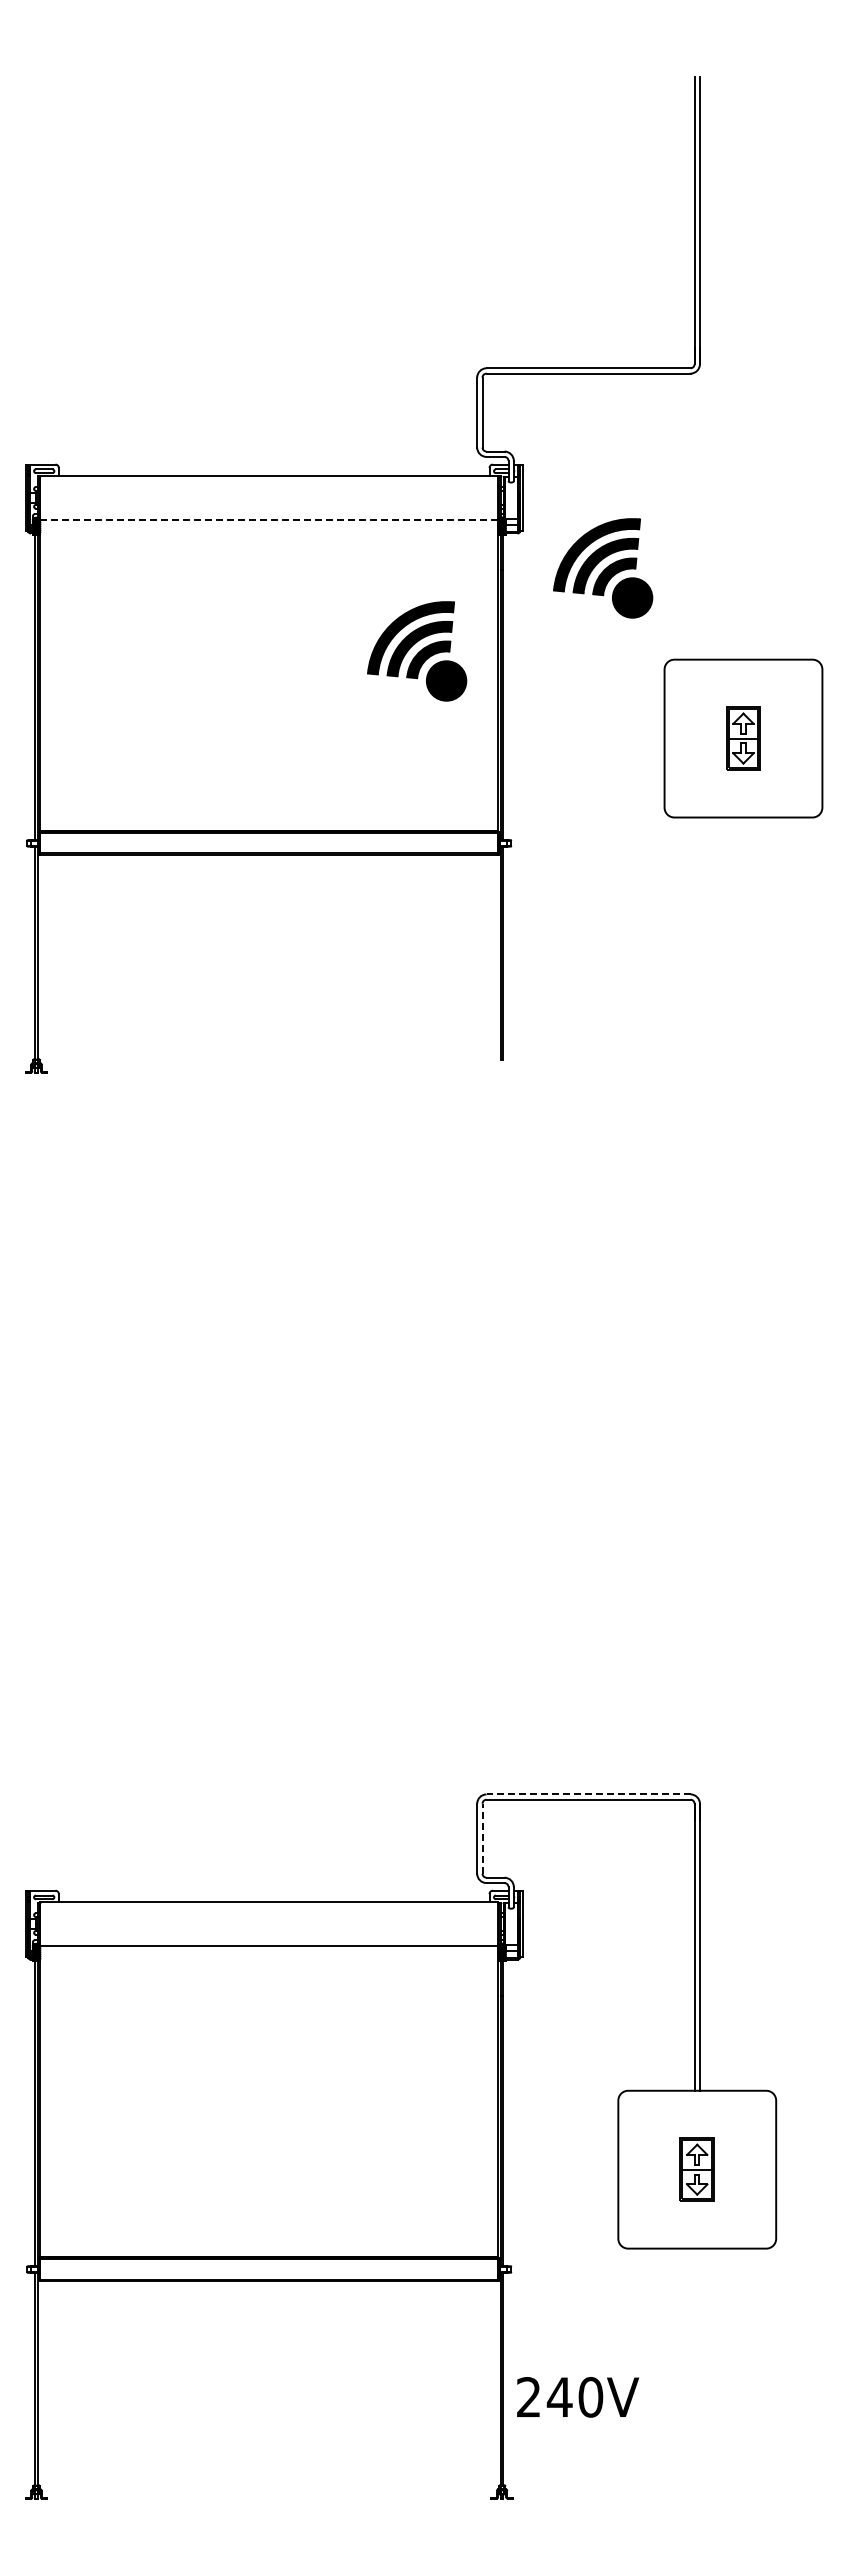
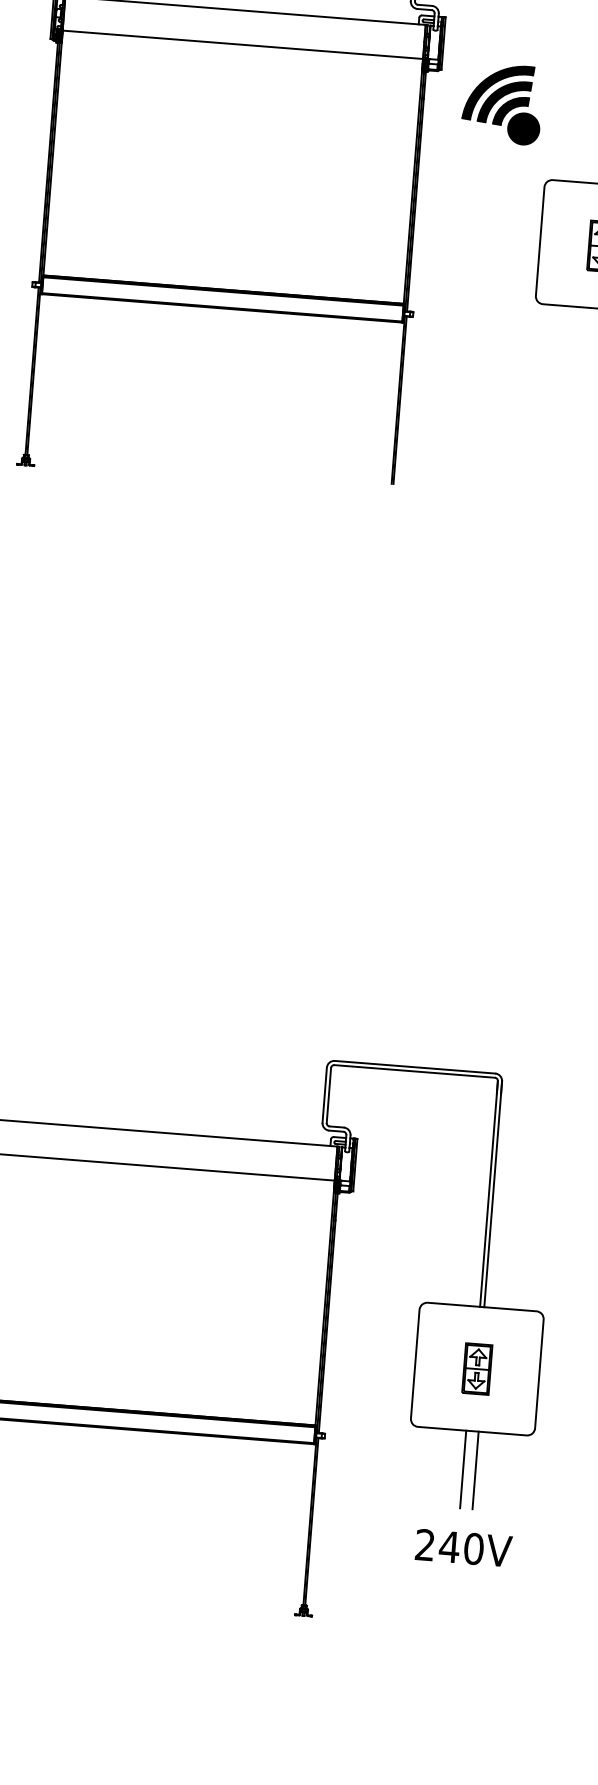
line: (268, 519) -> (242, 44), dashed -> solid
part: (417, 651) -> (351, 157), removed
line: (588, 1794) -> (415, 1067), dashed -> solid
line: (482, 1838) -> (328, 1095), dashed -> solid
line: (689, 2297) -> (463, 1469), added
line: (705, 2297) -> (475, 1470), added
text: (578, 2397) -> (464, 1548), moved

